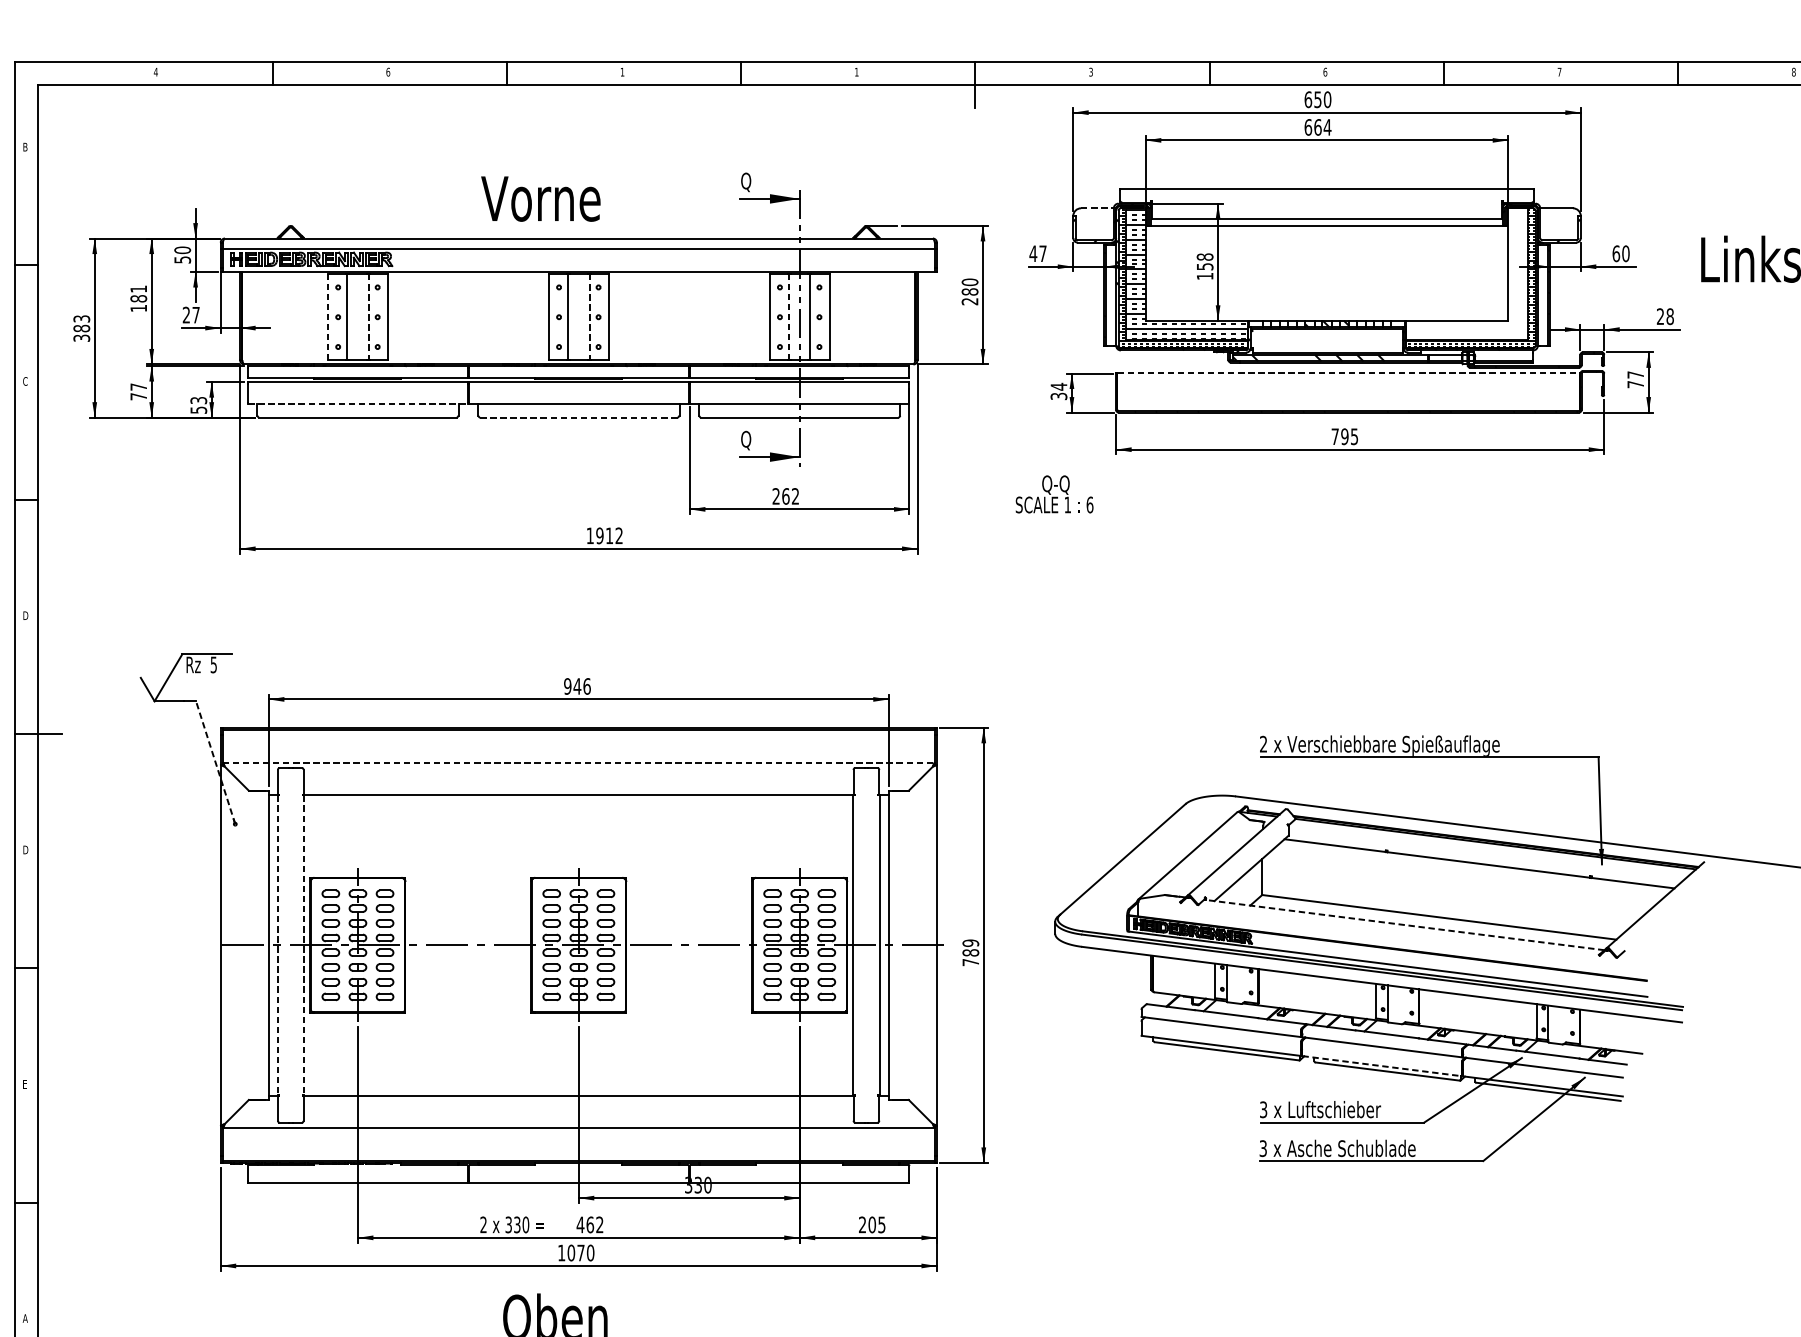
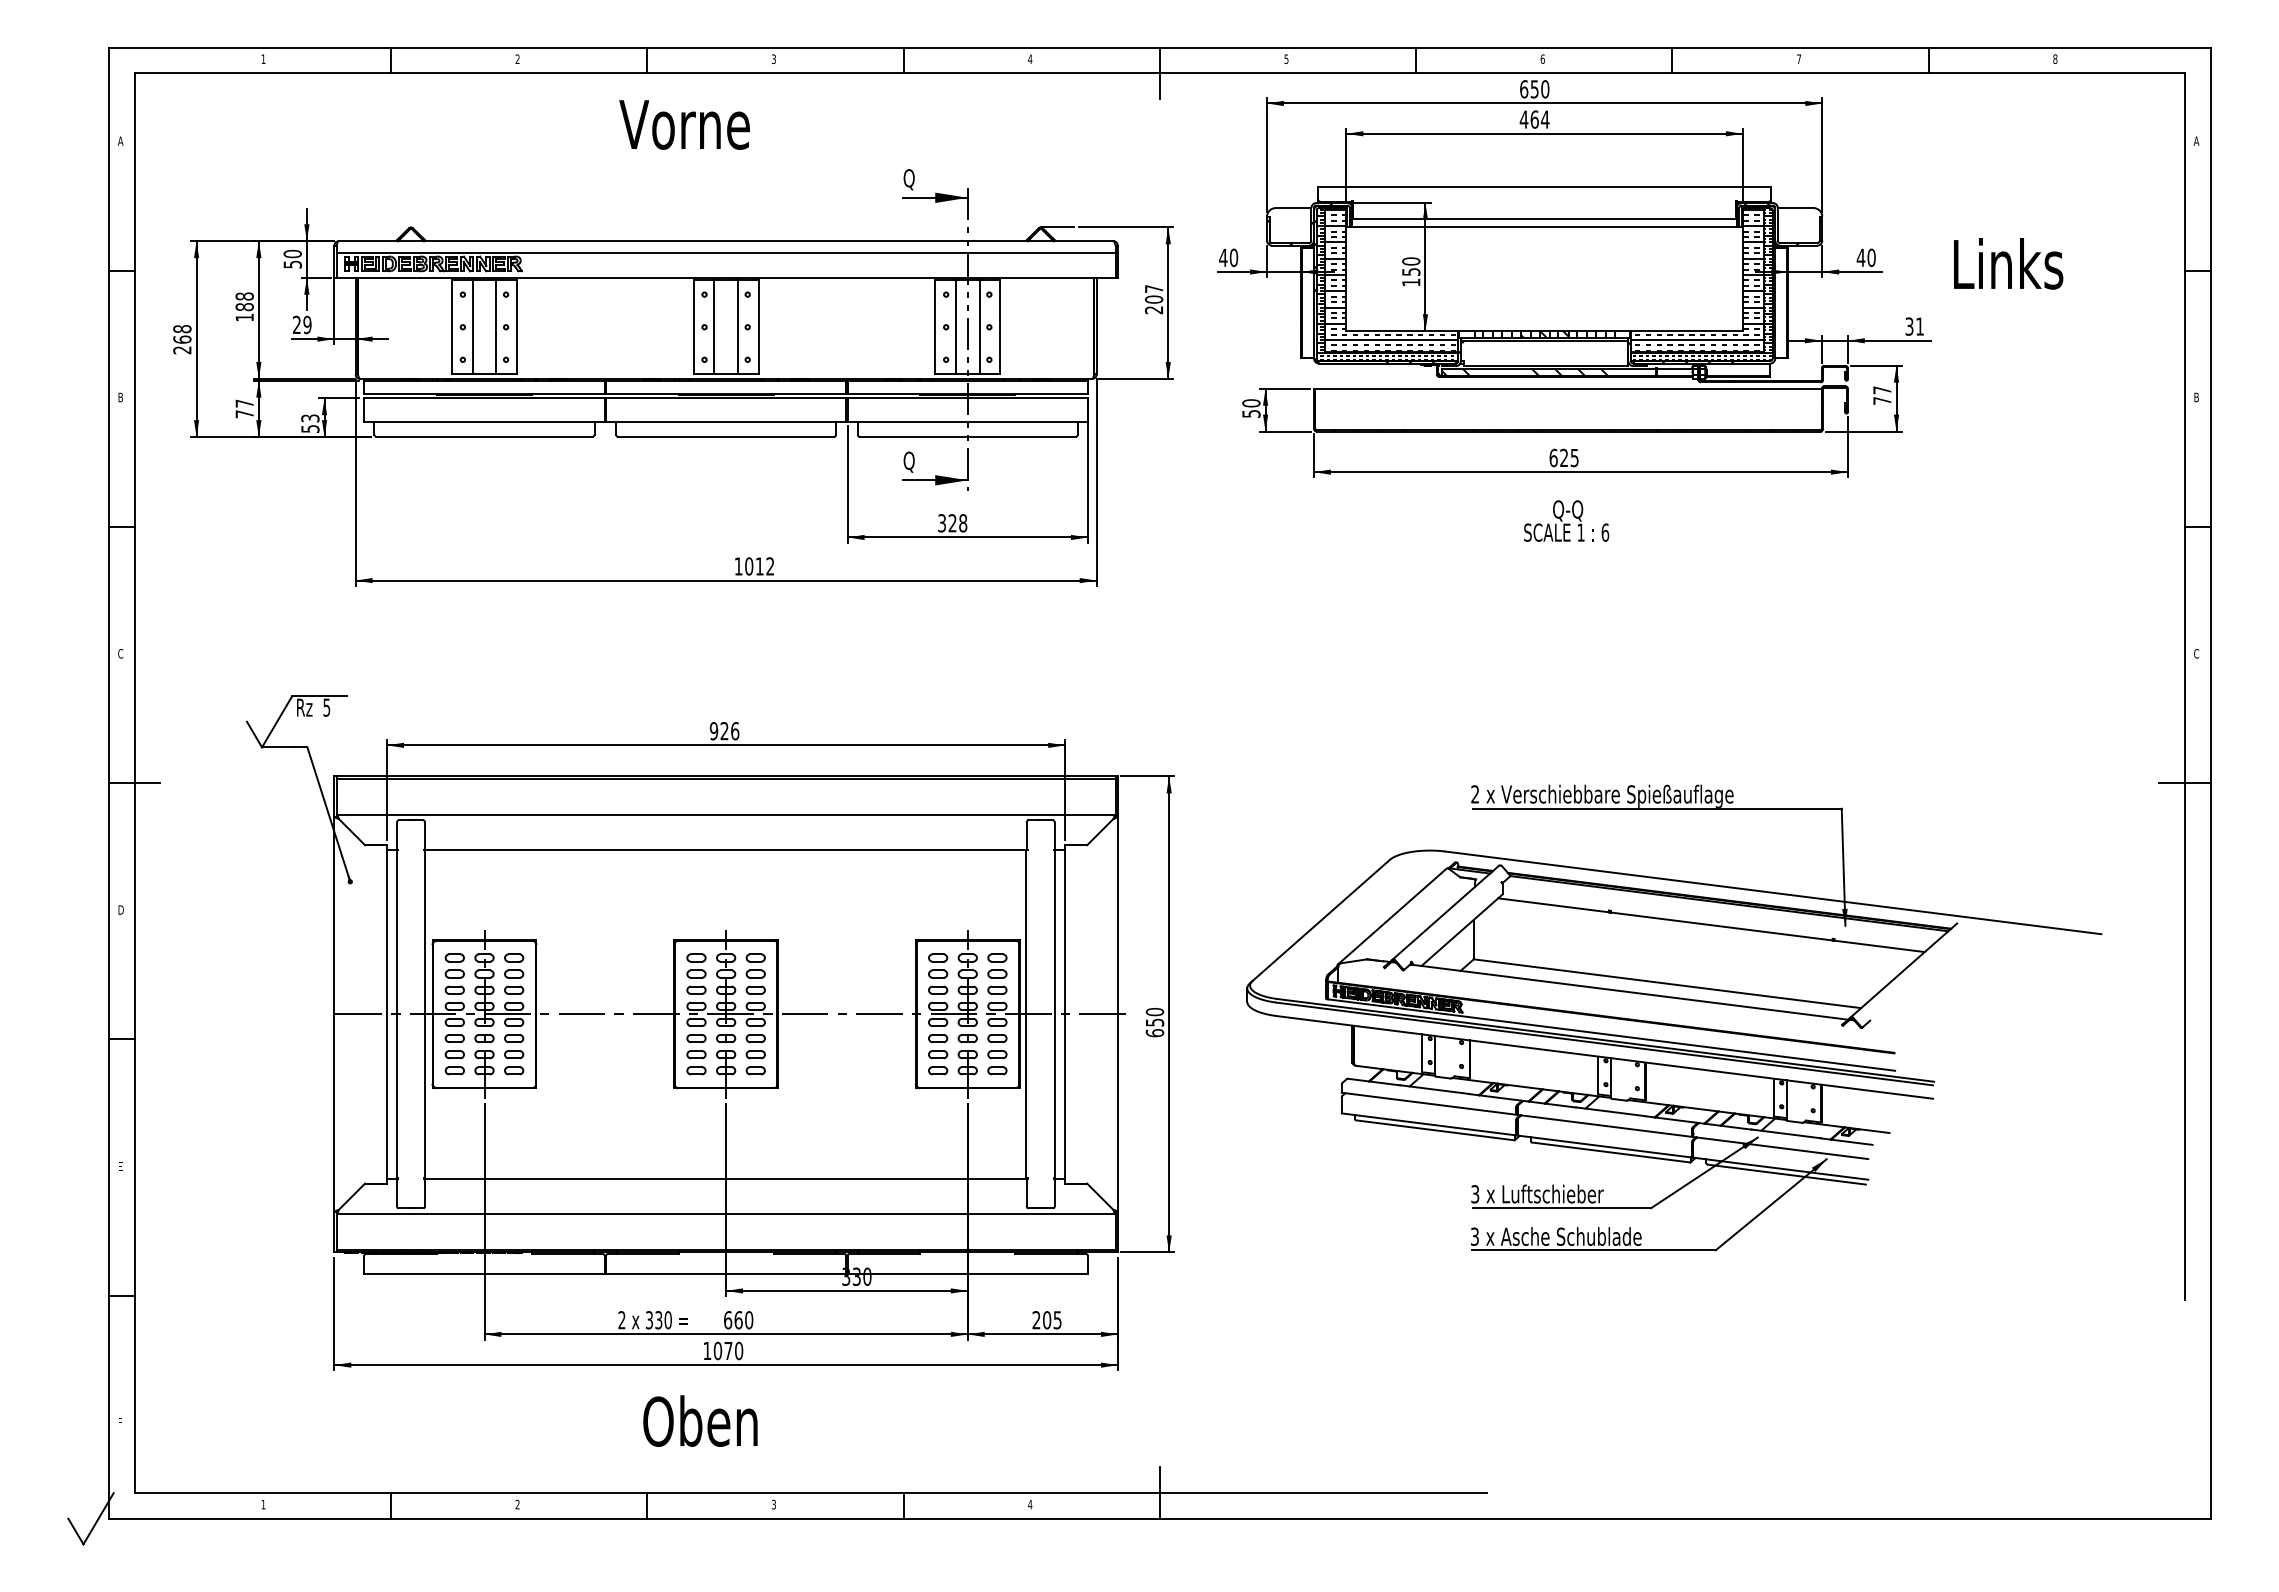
text: (155, 71) -> (263, 58), 4 -> 1
text: (388, 71) -> (517, 58), 6 -> 2
text: (857, 71) -> (1030, 58), 1 -> 4
text: (1091, 71) -> (1286, 58), 3 -> 5
text: (622, 72) -> (773, 59), 1 -> 3
text: (1307, 127) -> (1523, 119), 664 -> 464
text: (25, 146) -> (120, 140), B -> A
text: (540, 198) -> (684, 124), moved
line: (1097, 208) -> (1293, 208), dashed -> solid
text: (1042, 253) -> (1233, 257), 47 -> 40
text: (1615, 253) -> (1860, 257), 60 -> 40
text: (1205, 257) -> (1411, 261), 158 -> 150
hatch: (1466, 273) -> (1697, 279), added
text: (970, 286) -> (1154, 293), 280 -> 207
text: (138, 289) -> (244, 296), 181 -> 188
text: (196, 314) -> (307, 324), 27 -> 29
line: (327, 316) -> (451, 326), dashed -> solid
line: (789, 316) -> (956, 326), dashed -> solid
text: (1665, 316) -> (1914, 326), 28 -> 31
line: (368, 317) -> (496, 327), dashed -> solid
line: (589, 317) -> (737, 327), dashed -> solid
text: (81, 328) -> (182, 339), 383 -> 268
line: (1349, 373) -> (1569, 388), dashed -> solid
text: (25, 381) -> (120, 397), C -> B
text: (1059, 391) -> (1251, 408), 34 -> 50
line: (358, 403) -> (485, 421), dashed -> solid
line: (578, 418) -> (725, 437), dashed -> solid
text: (1339, 436) -> (1558, 457), 795 -> 625
text: (1054, 493) -> (1566, 520), moved
text: (785, 496) -> (952, 523), 262 -> 328
text: (600, 535) -> (749, 566), 1912 -> 1012
text: (25, 615) -> (120, 653), D -> C
text: (577, 686) -> (724, 731), 946 -> 926
line: (215, 762) -> (328, 814), dashed -> solid
line: (579, 762) -> (726, 814), dashed -> solid
line: (1404, 925) -> (1629, 992), dashed -> solid
line: (277, 945) -> (396, 1014), dashed -> solid
line: (304, 945) -> (425, 1014), dashed -> solid
text: (970, 952) -> (1154, 1022), 789 -> 650
line: (1382, 1066) -> (1605, 1146), dashed -> solid
text: (590, 1225) -> (738, 1320), 462 -> 660
text: (25, 1318) -> (120, 1422), A -> F

